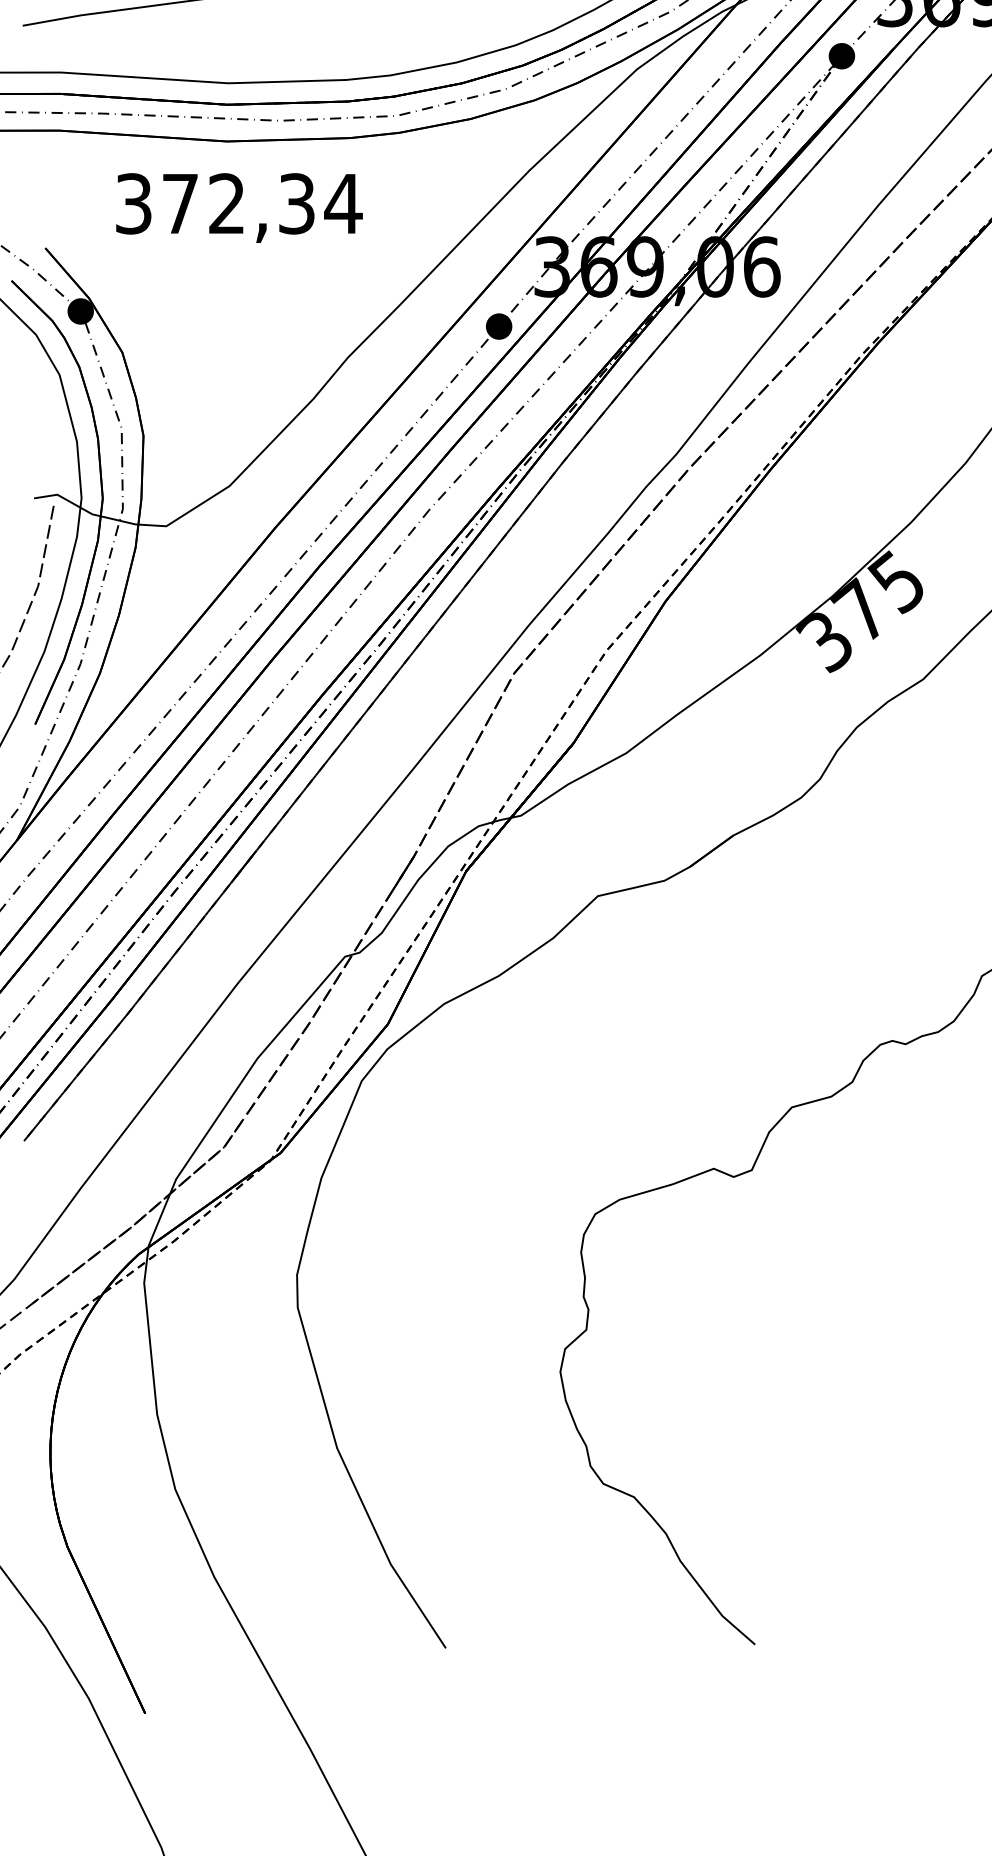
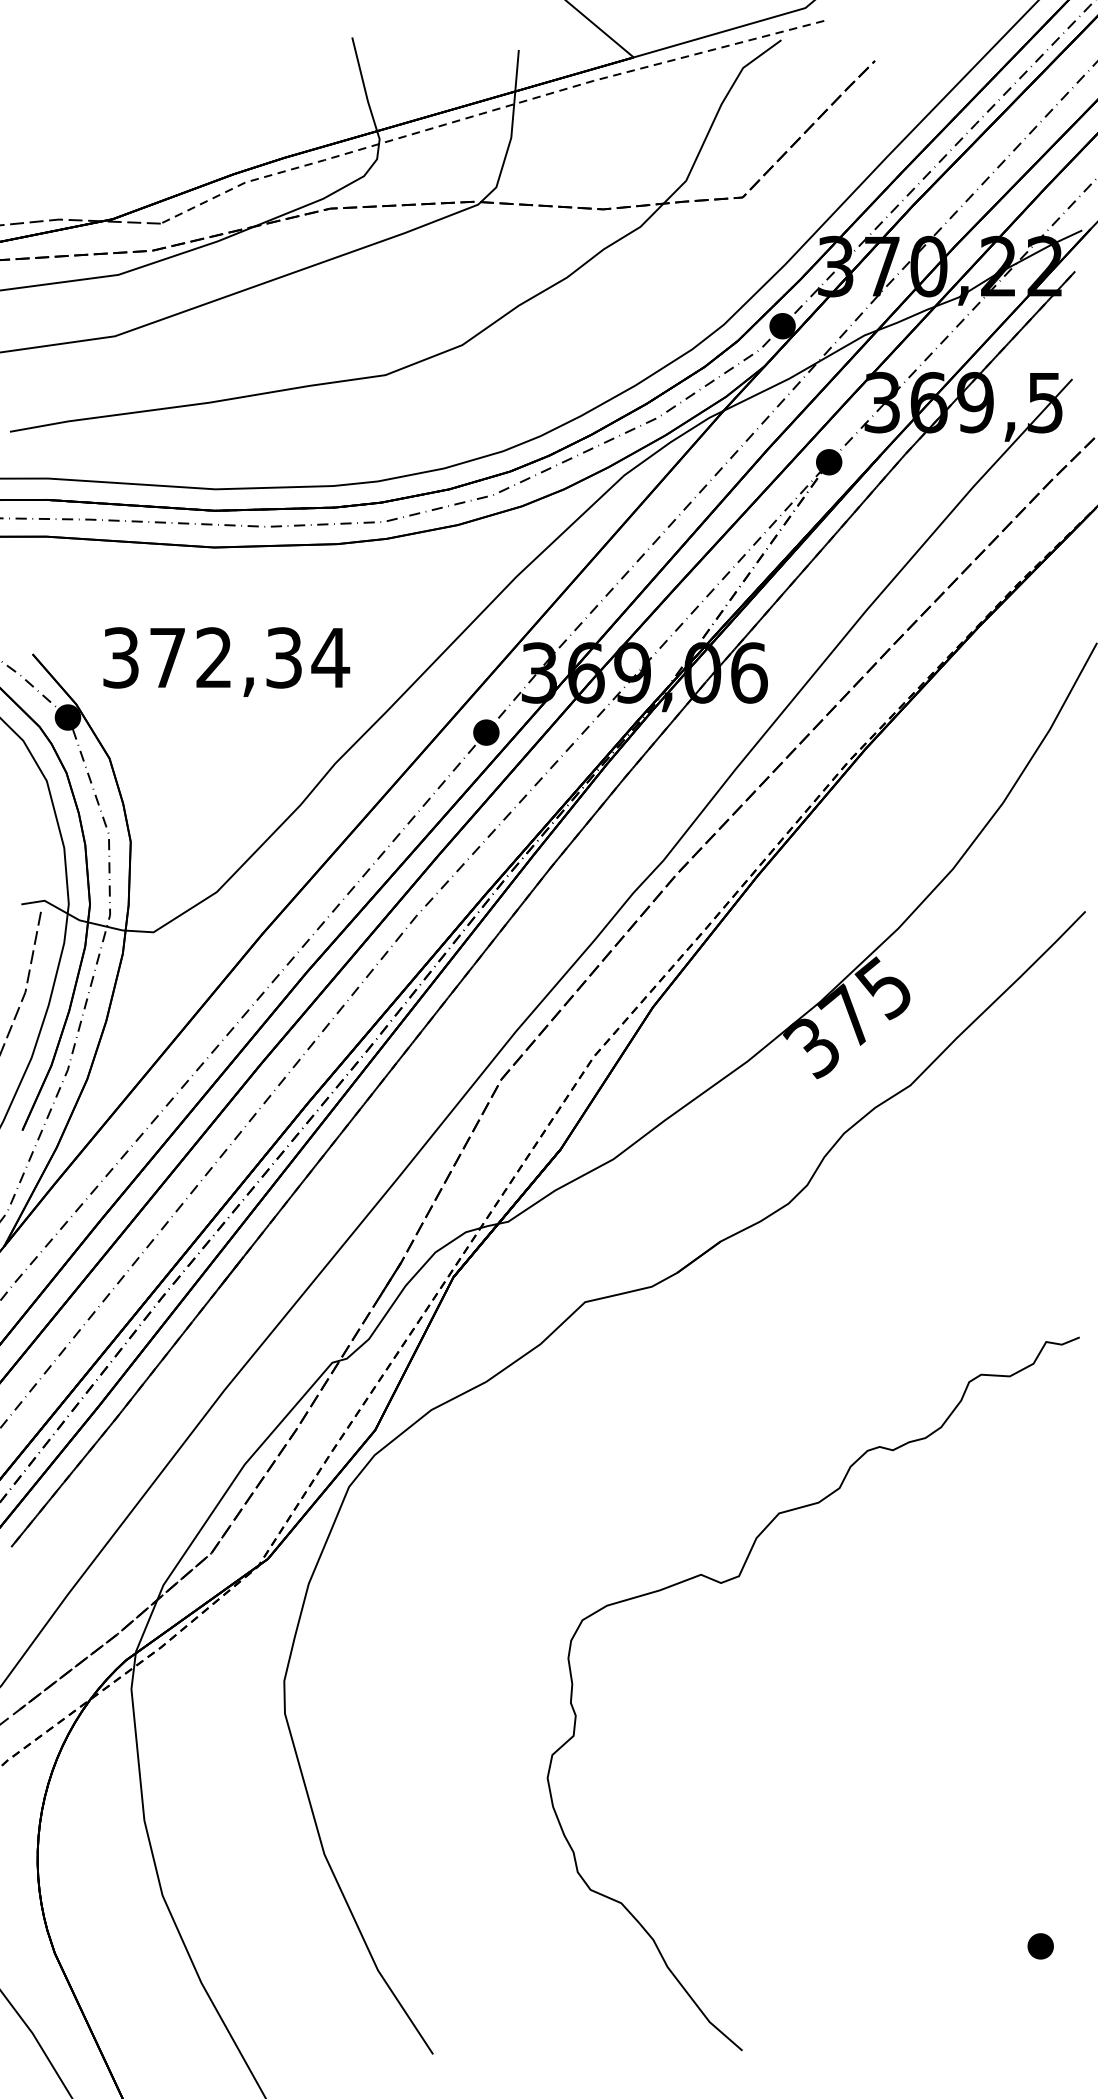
text: (239, 207) -> (226, 661), moved

